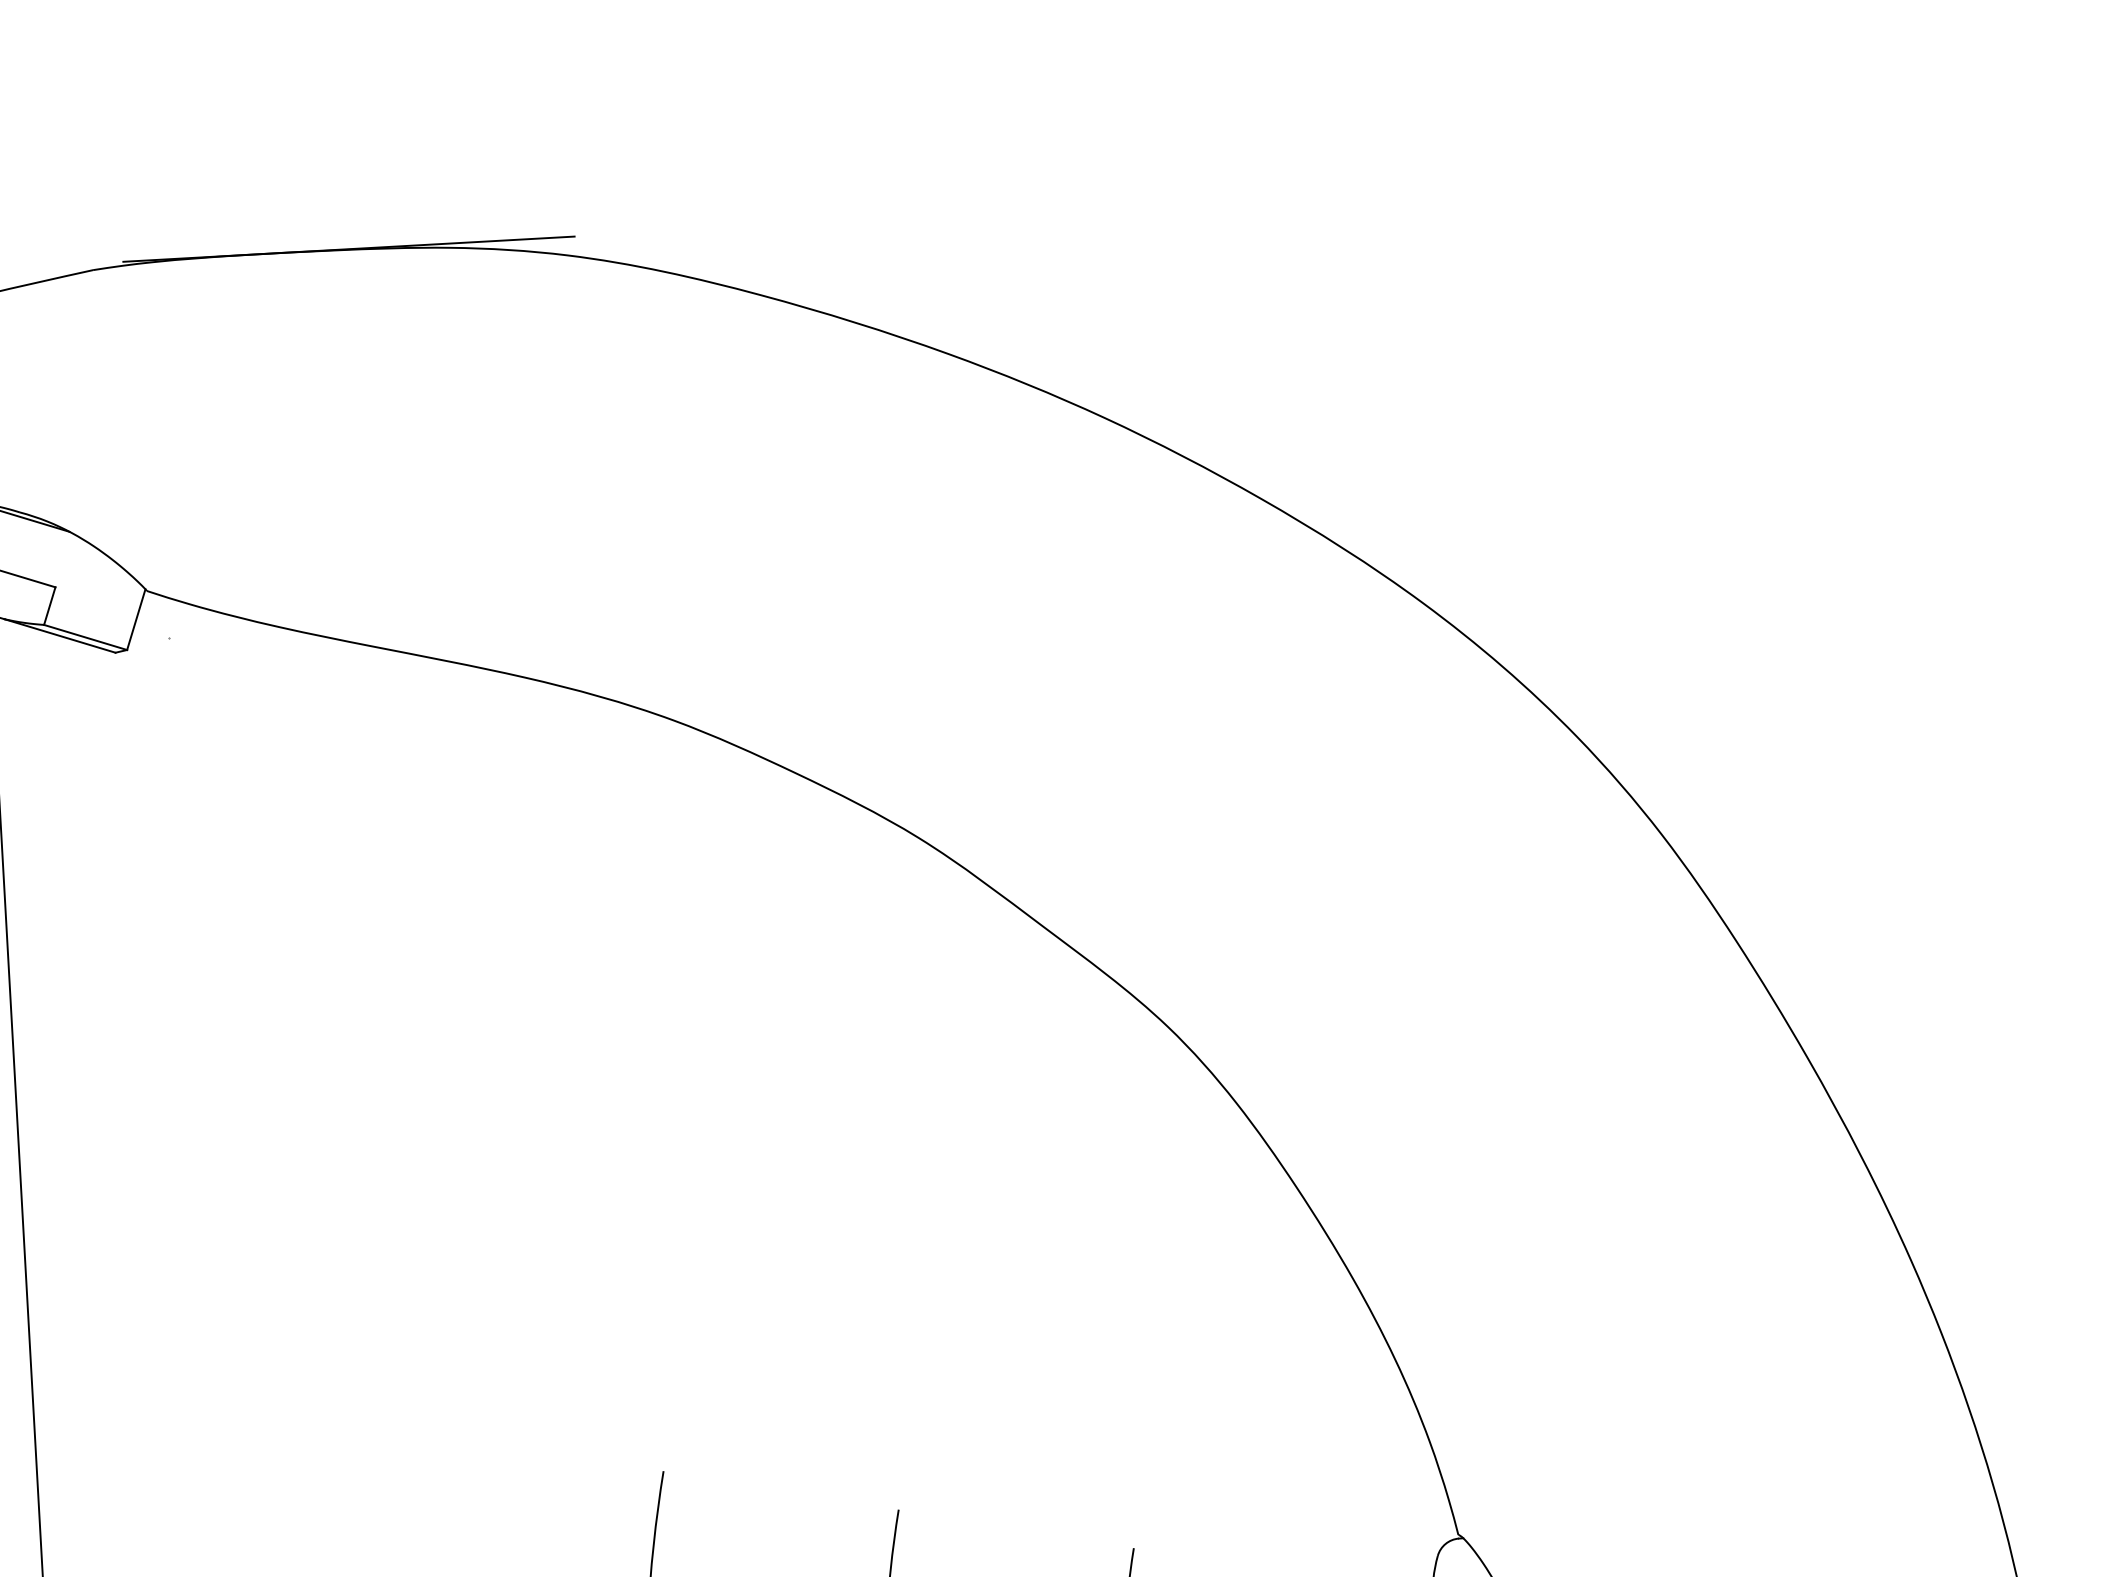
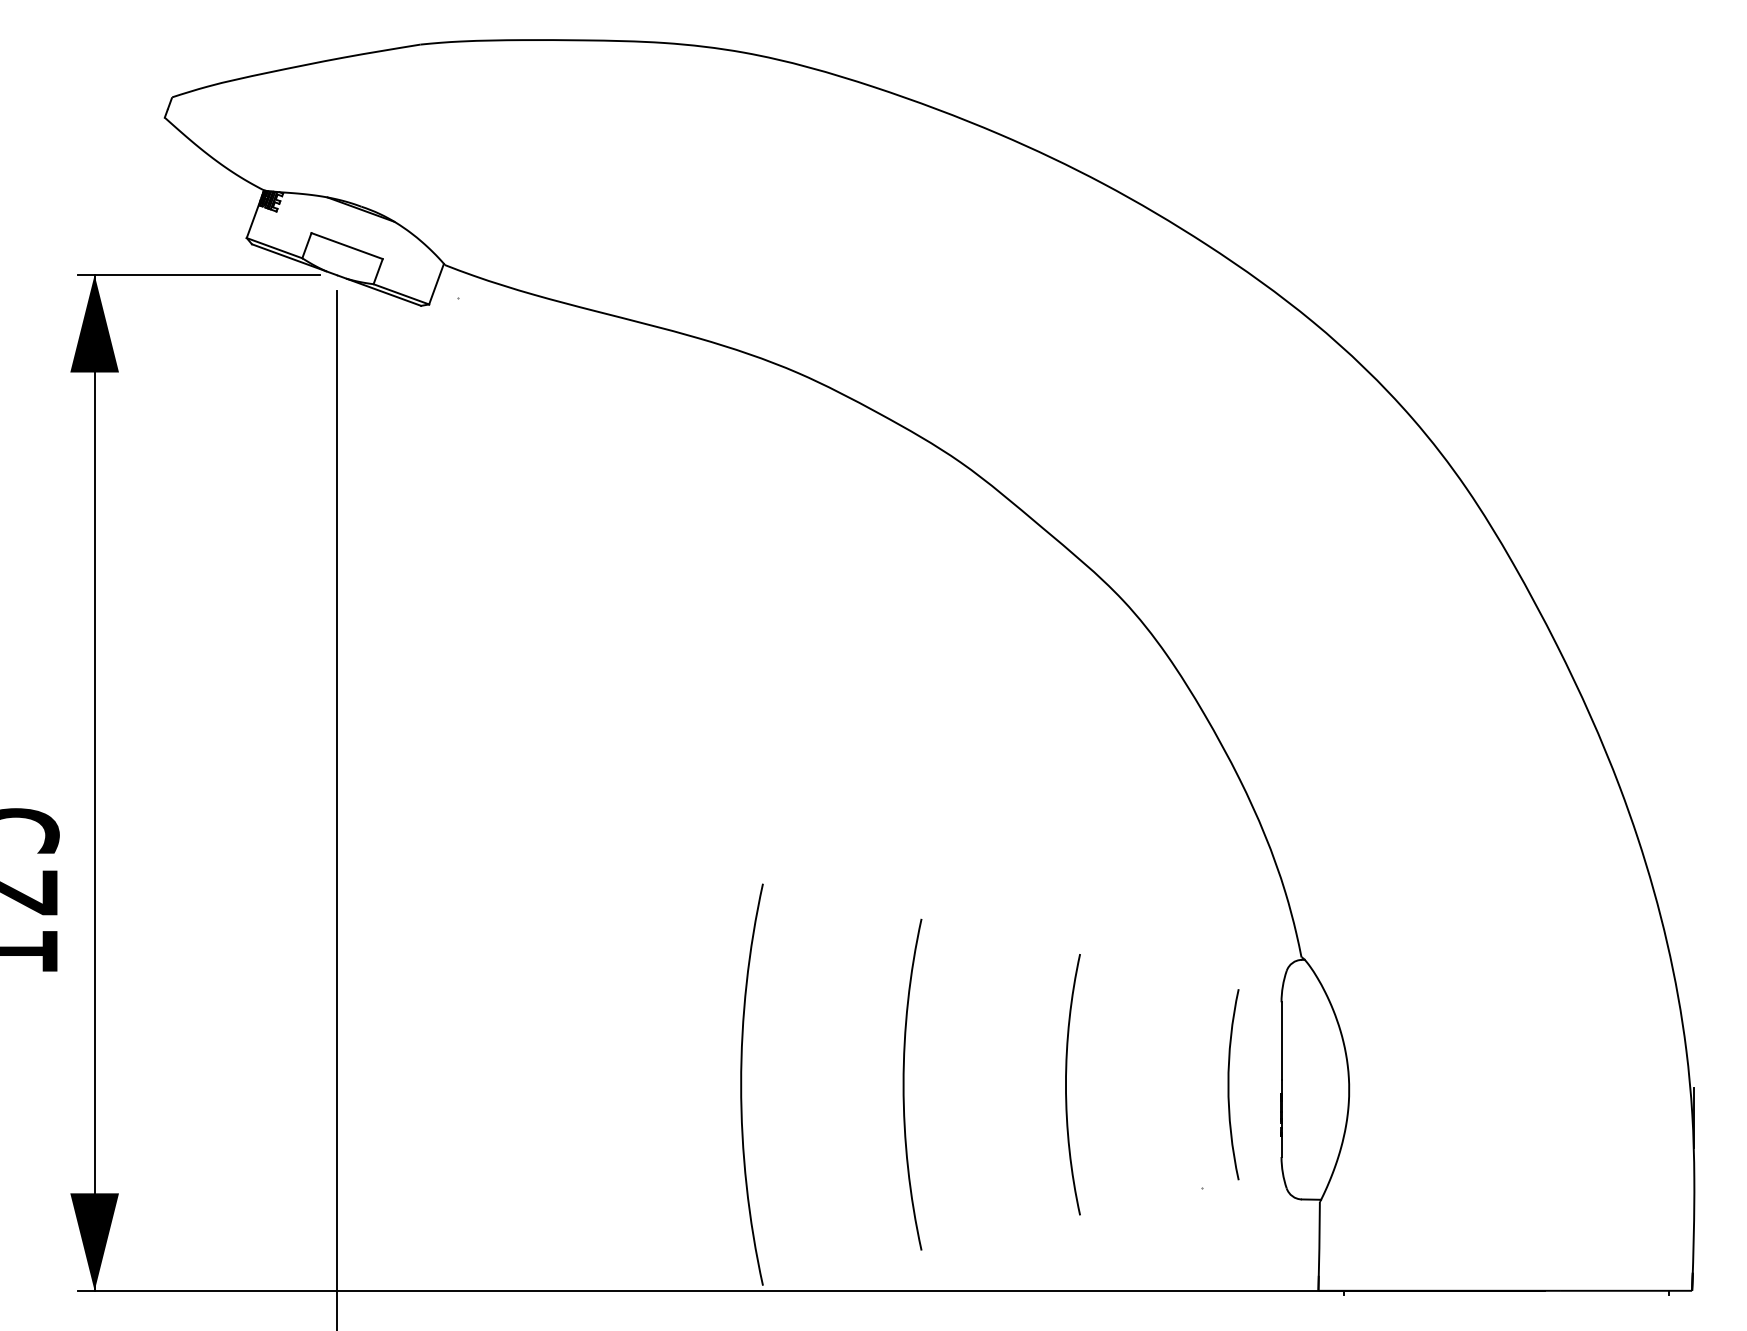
line: (349, 249) -> (595, 40), removed

